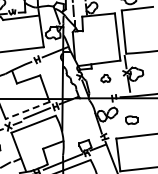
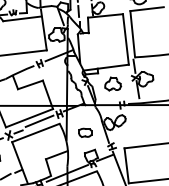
part: (105, 78) -> (112, 83), size x1.67
line: (27, 110) -> (29, 118), dashed -> solid
part: (131, 120) -> (85, 133), moved

